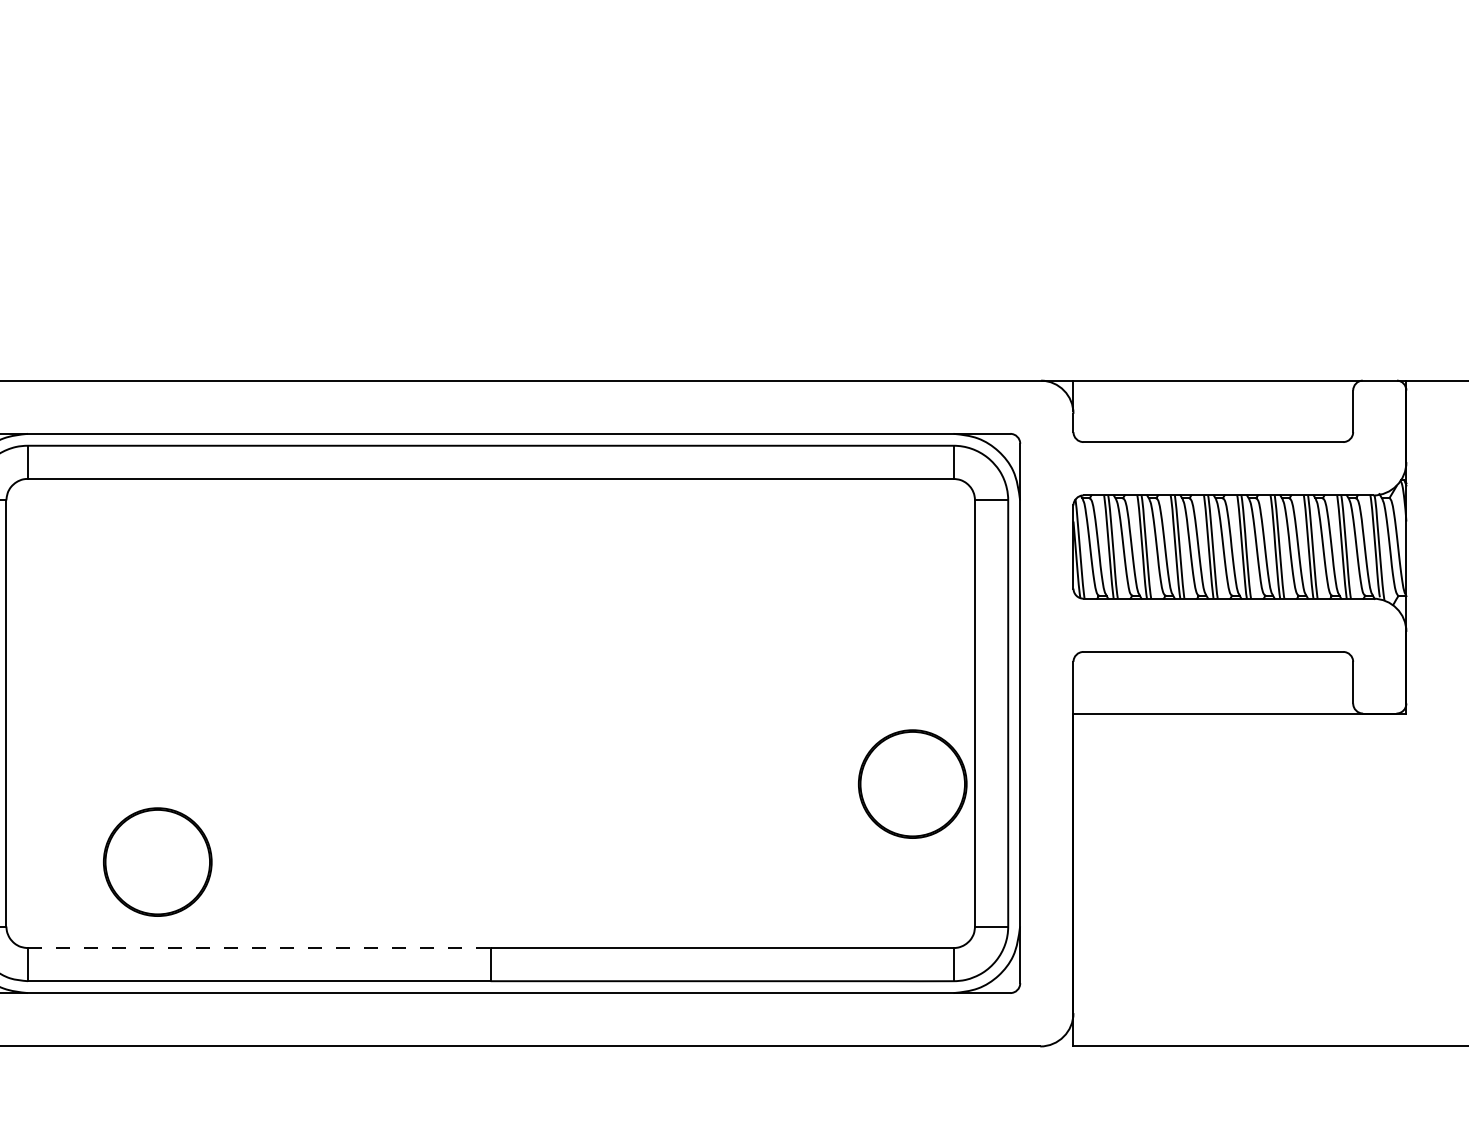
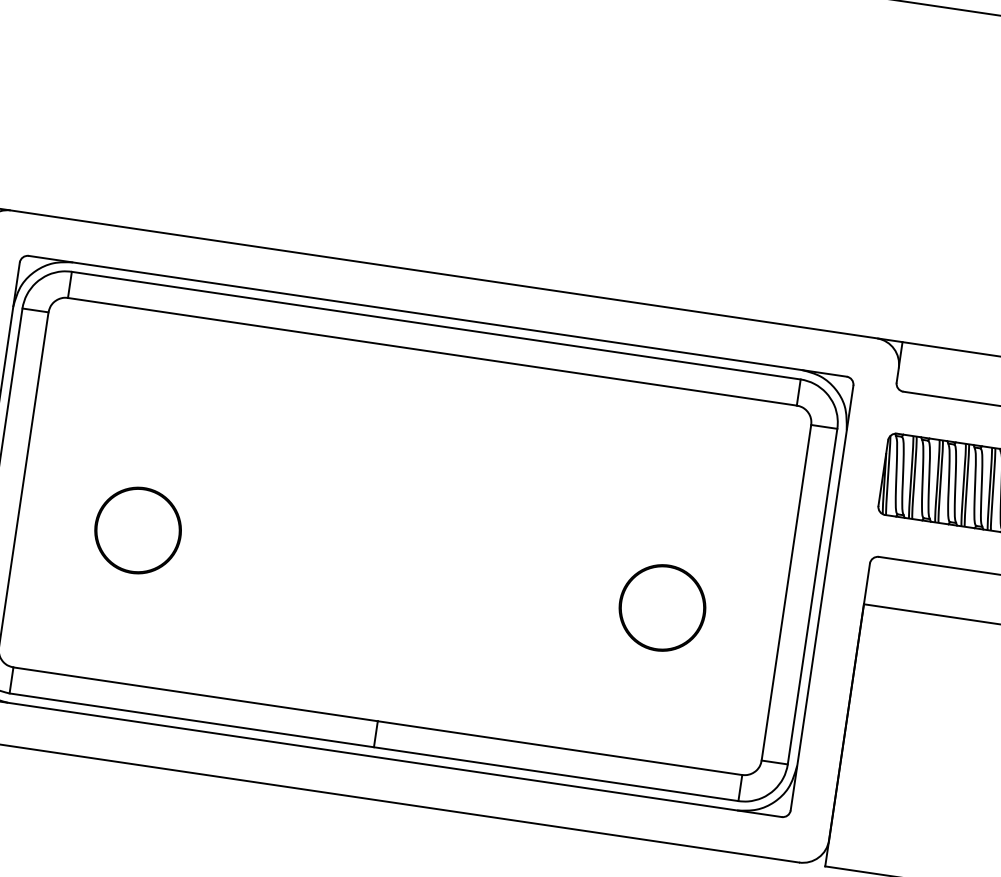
part: (912, 783) -> (662, 607), moved
part: (157, 861) -> (137, 530), moved
line: (259, 948) -> (195, 694), dashed -> solid

